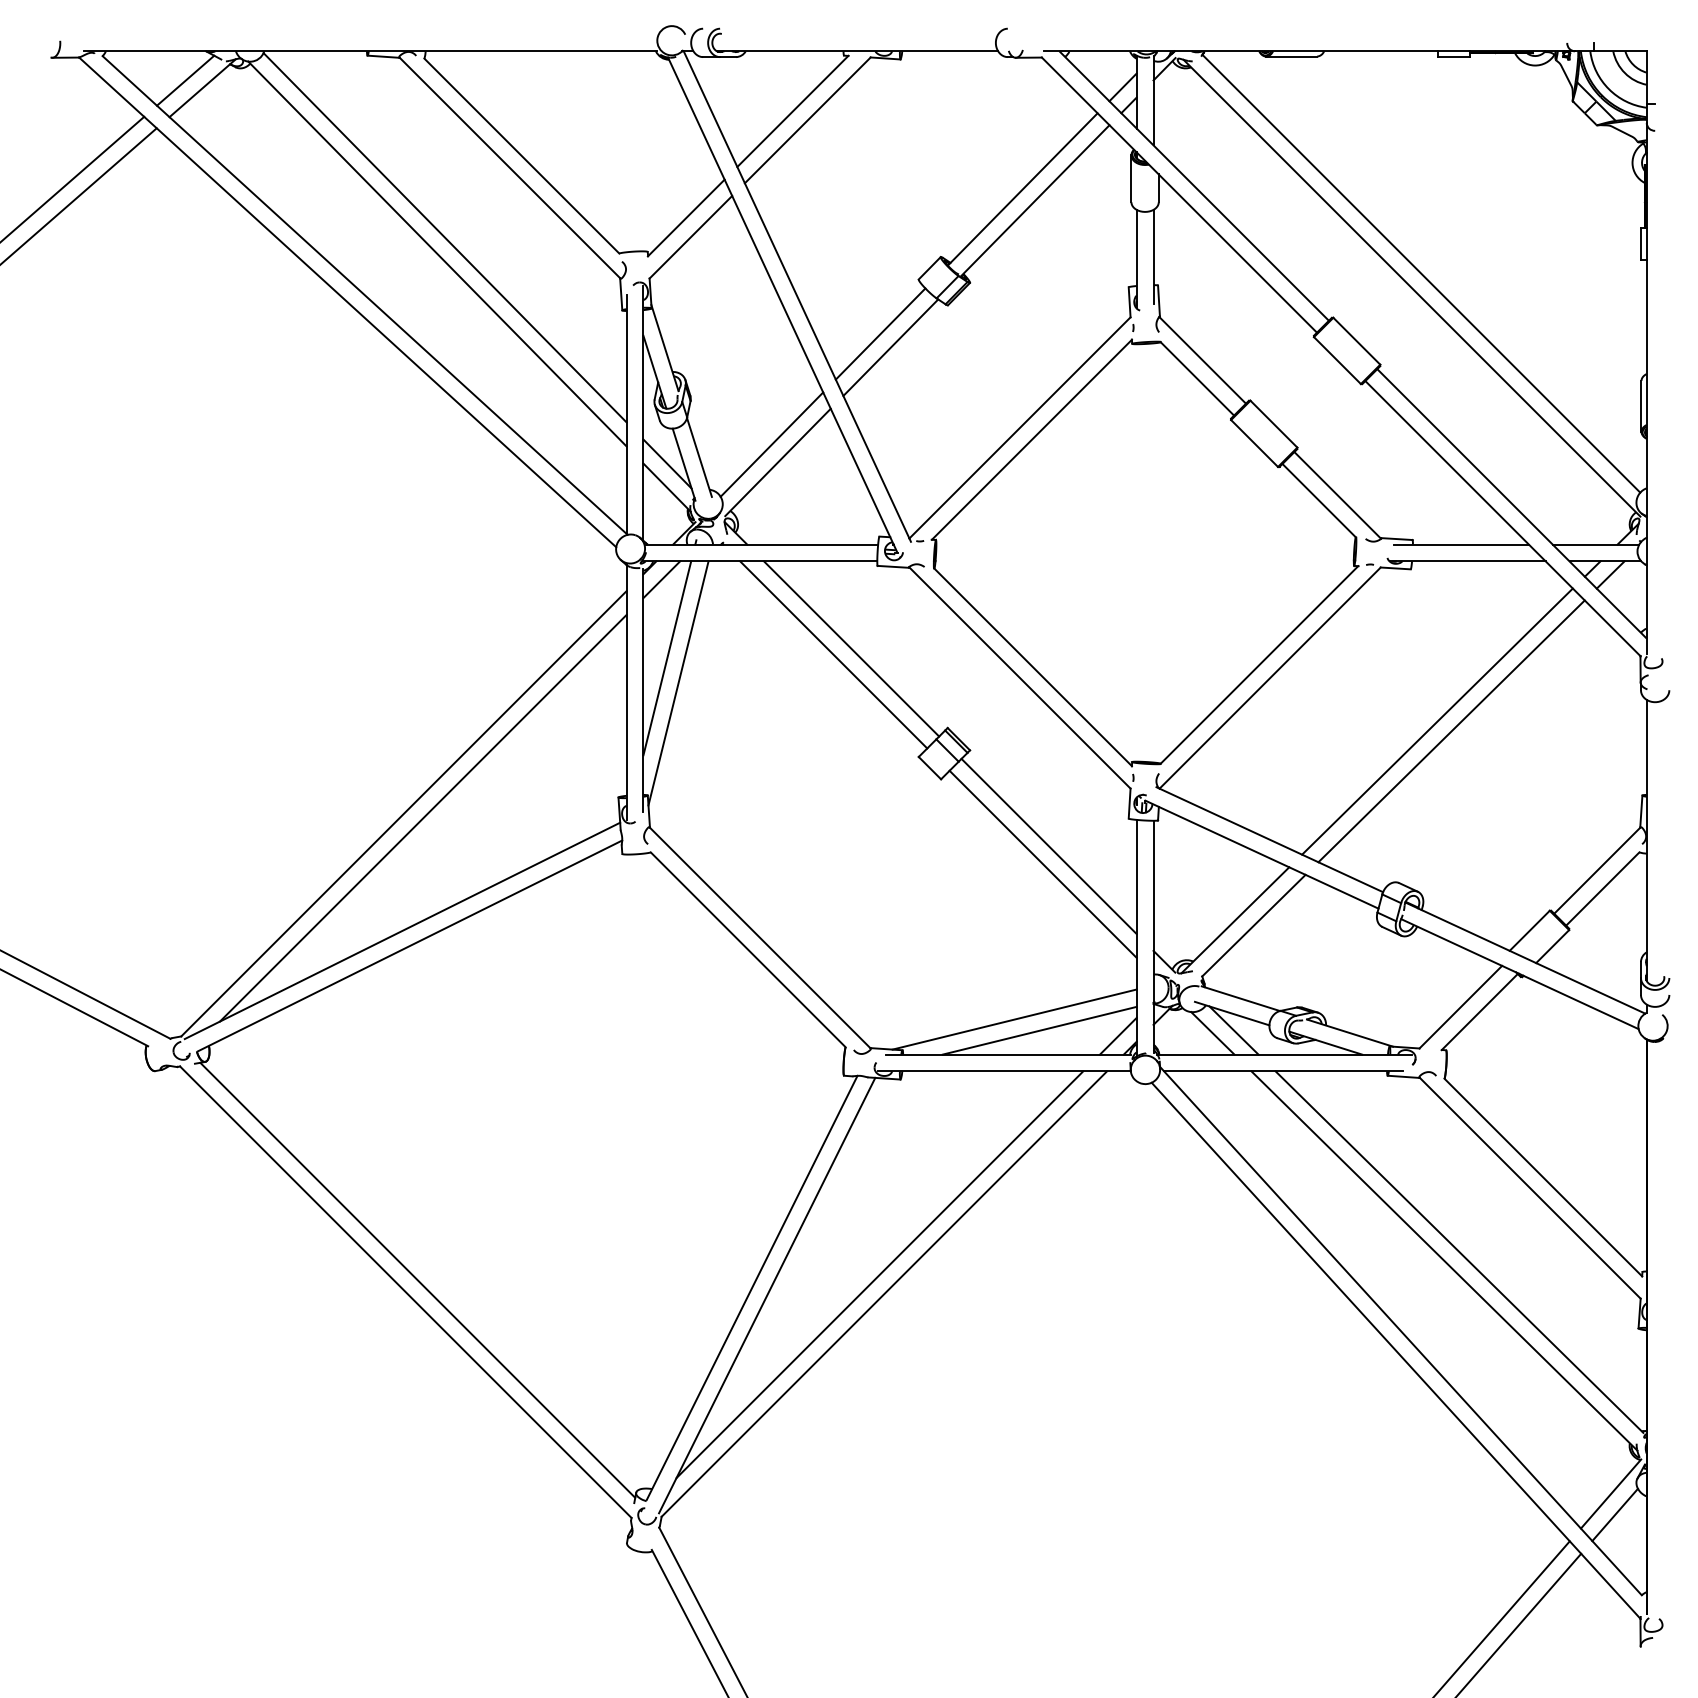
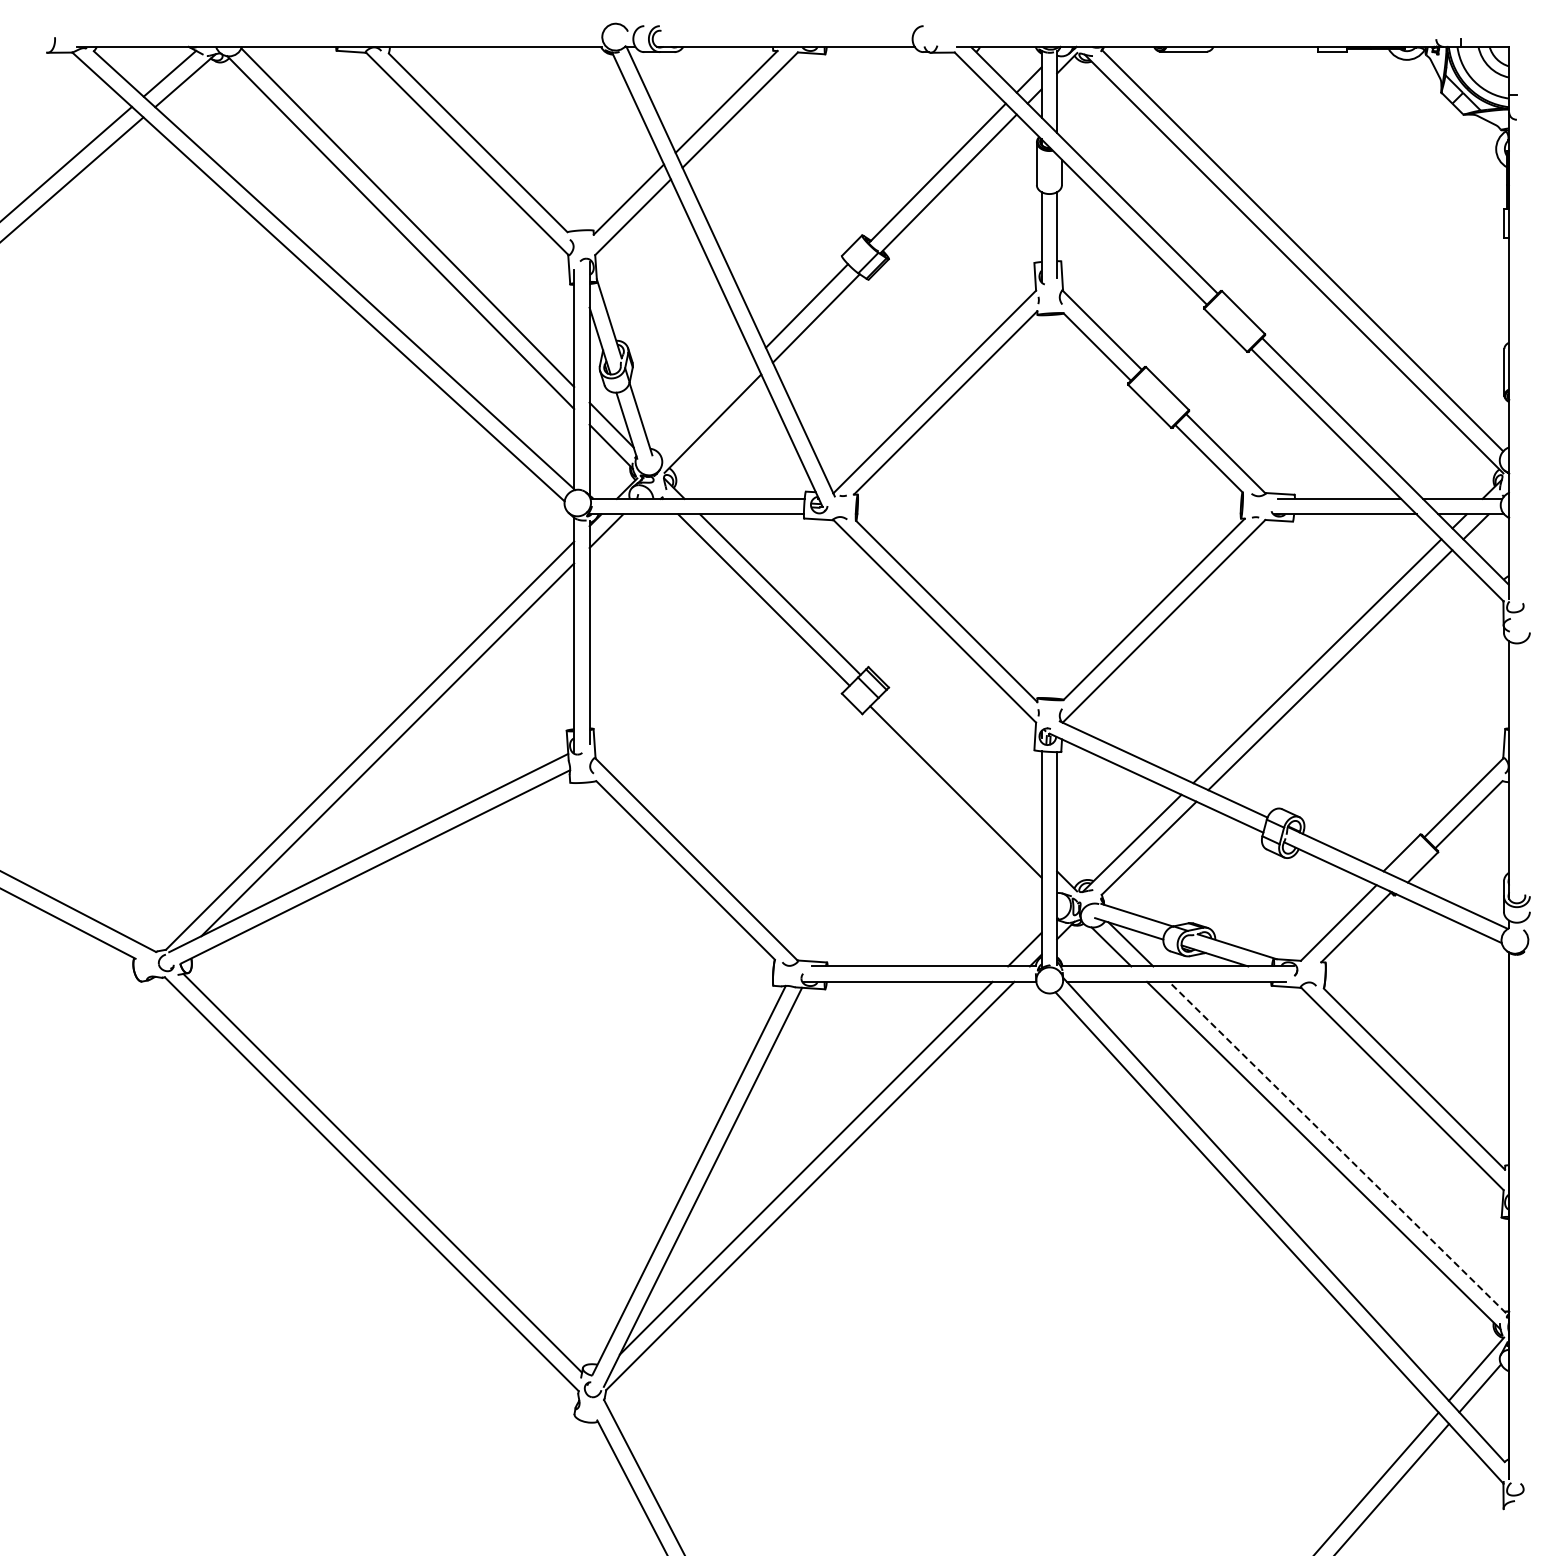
line: (772, 444) -> (707, 407), removed
line: (667, 658) -> (611, 603), removed
line: (678, 683) -> (621, 626), removed
line: (1049, 846) -> (961, 775), removed
line: (1014, 1018) -> (929, 933), removed
line: (1039, 1030) -> (952, 944), removed
line: (1459, 1252) -> (1337, 1147), solid -> dashed

